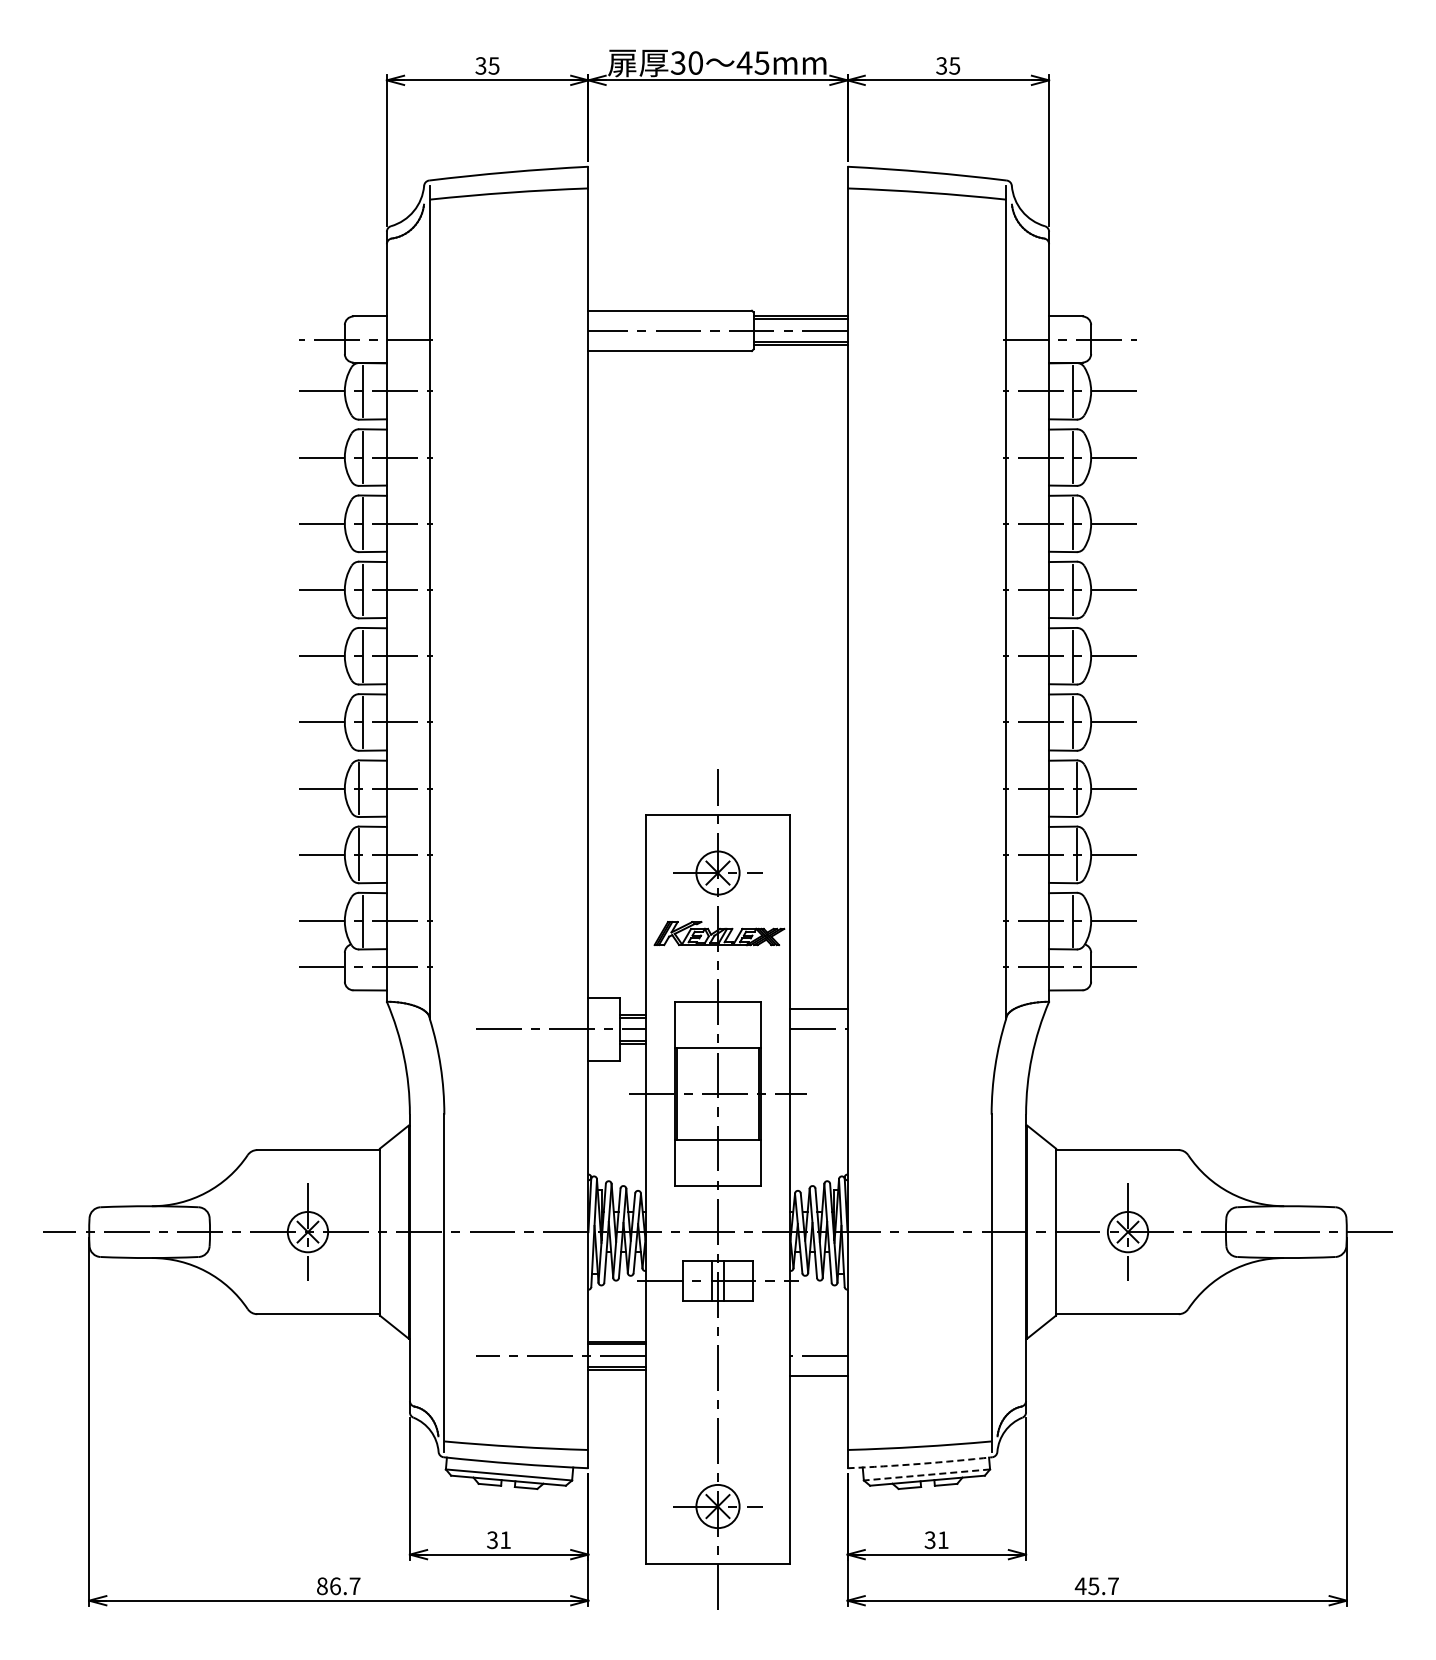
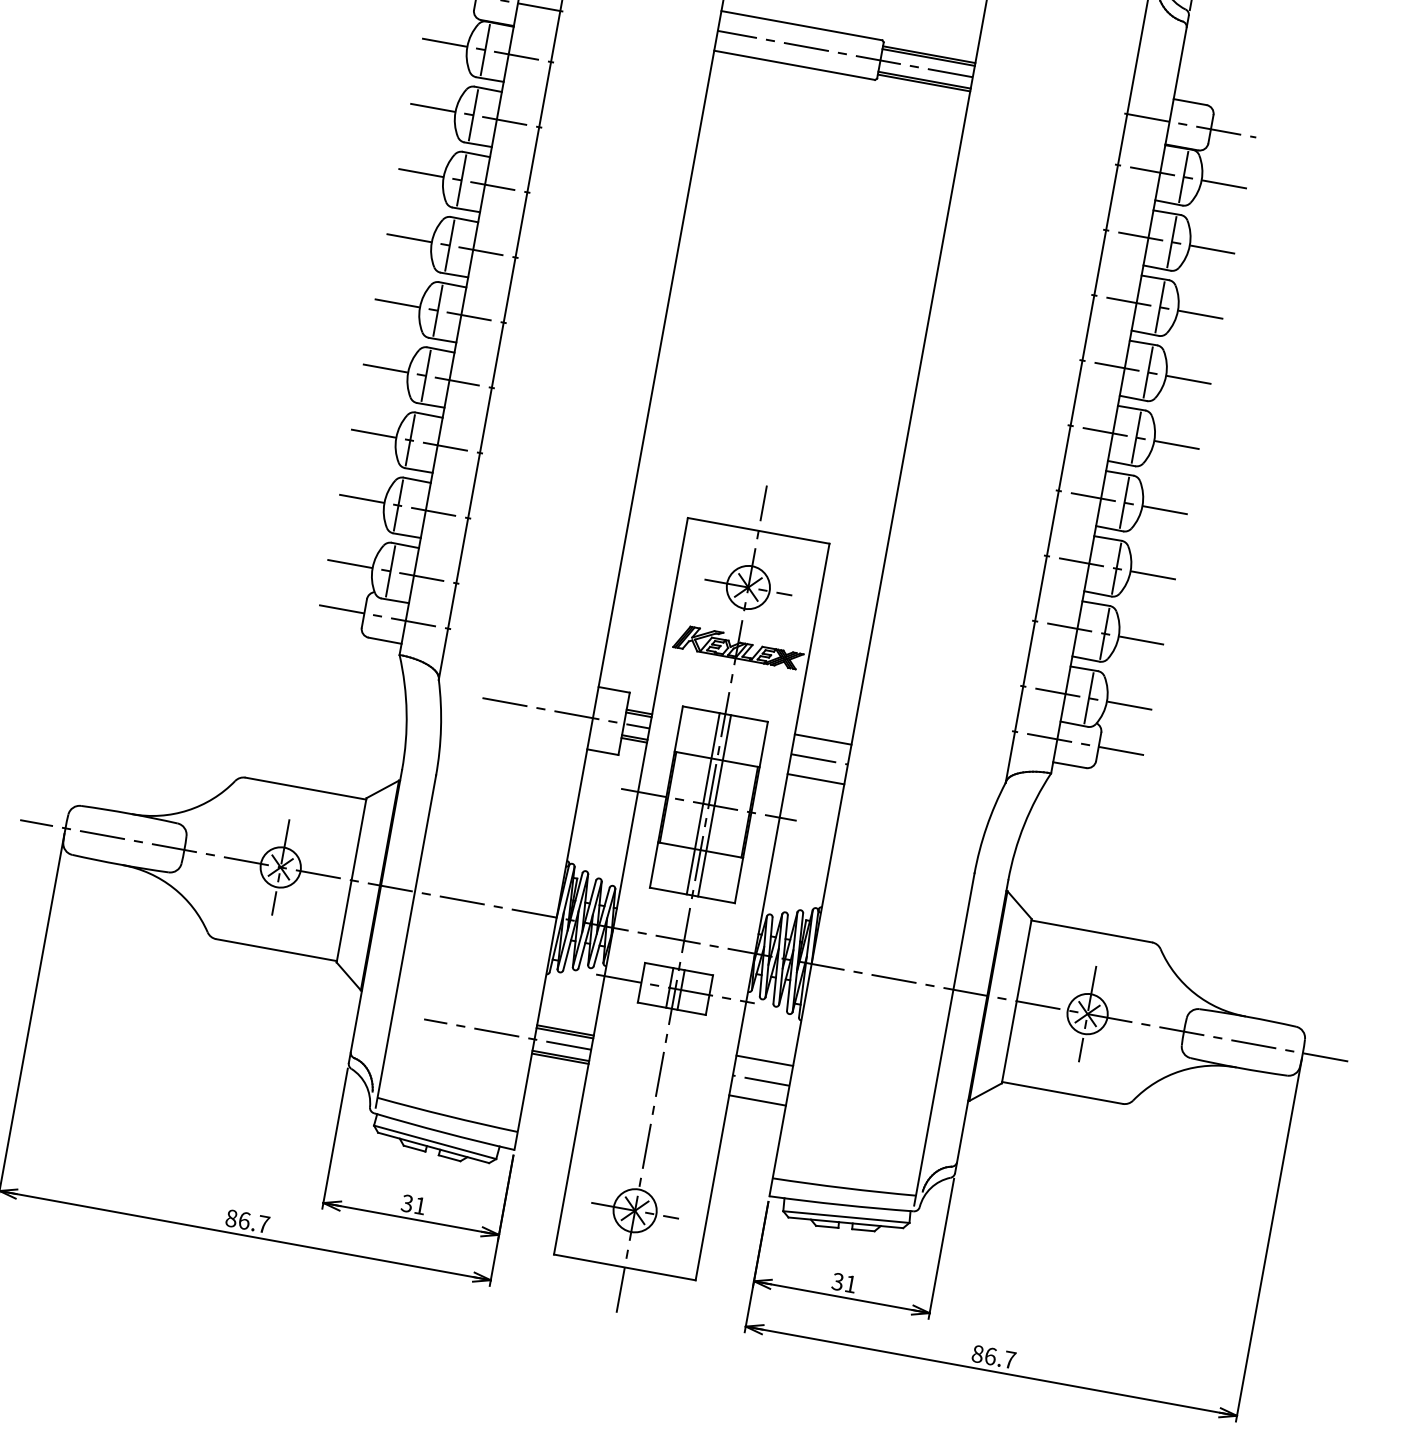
line: (818, 1049) -> (815, 779), added
line: (712, 1093) -> (703, 803), added
line: (723, 1093) -> (714, 805), added
line: (818, 1335) -> (764, 1060), added
arc: (920, 1463) -> (842, 1204), dashed -> solid
line: (926, 1475) -> (845, 1217), dashed -> solid
text: (1086, 1586) -> (983, 1355), 45.7 -> 86.7

